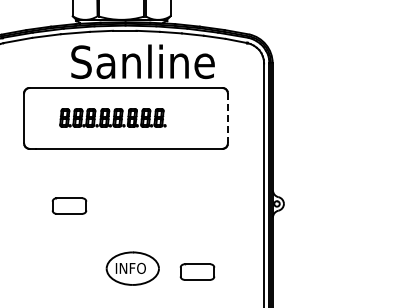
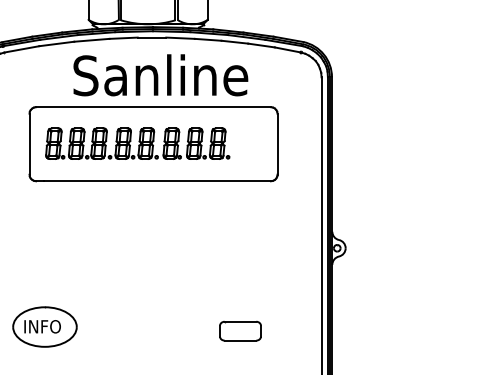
text: (142, 61) -> (160, 74), moved
part: (112, 117) -> (137, 143), size x1.43
line: (227, 118) -> (277, 144), dashed -> solid
part: (69, 205) -> (84, 250), removed
part: (132, 268) -> (44, 326), moved

